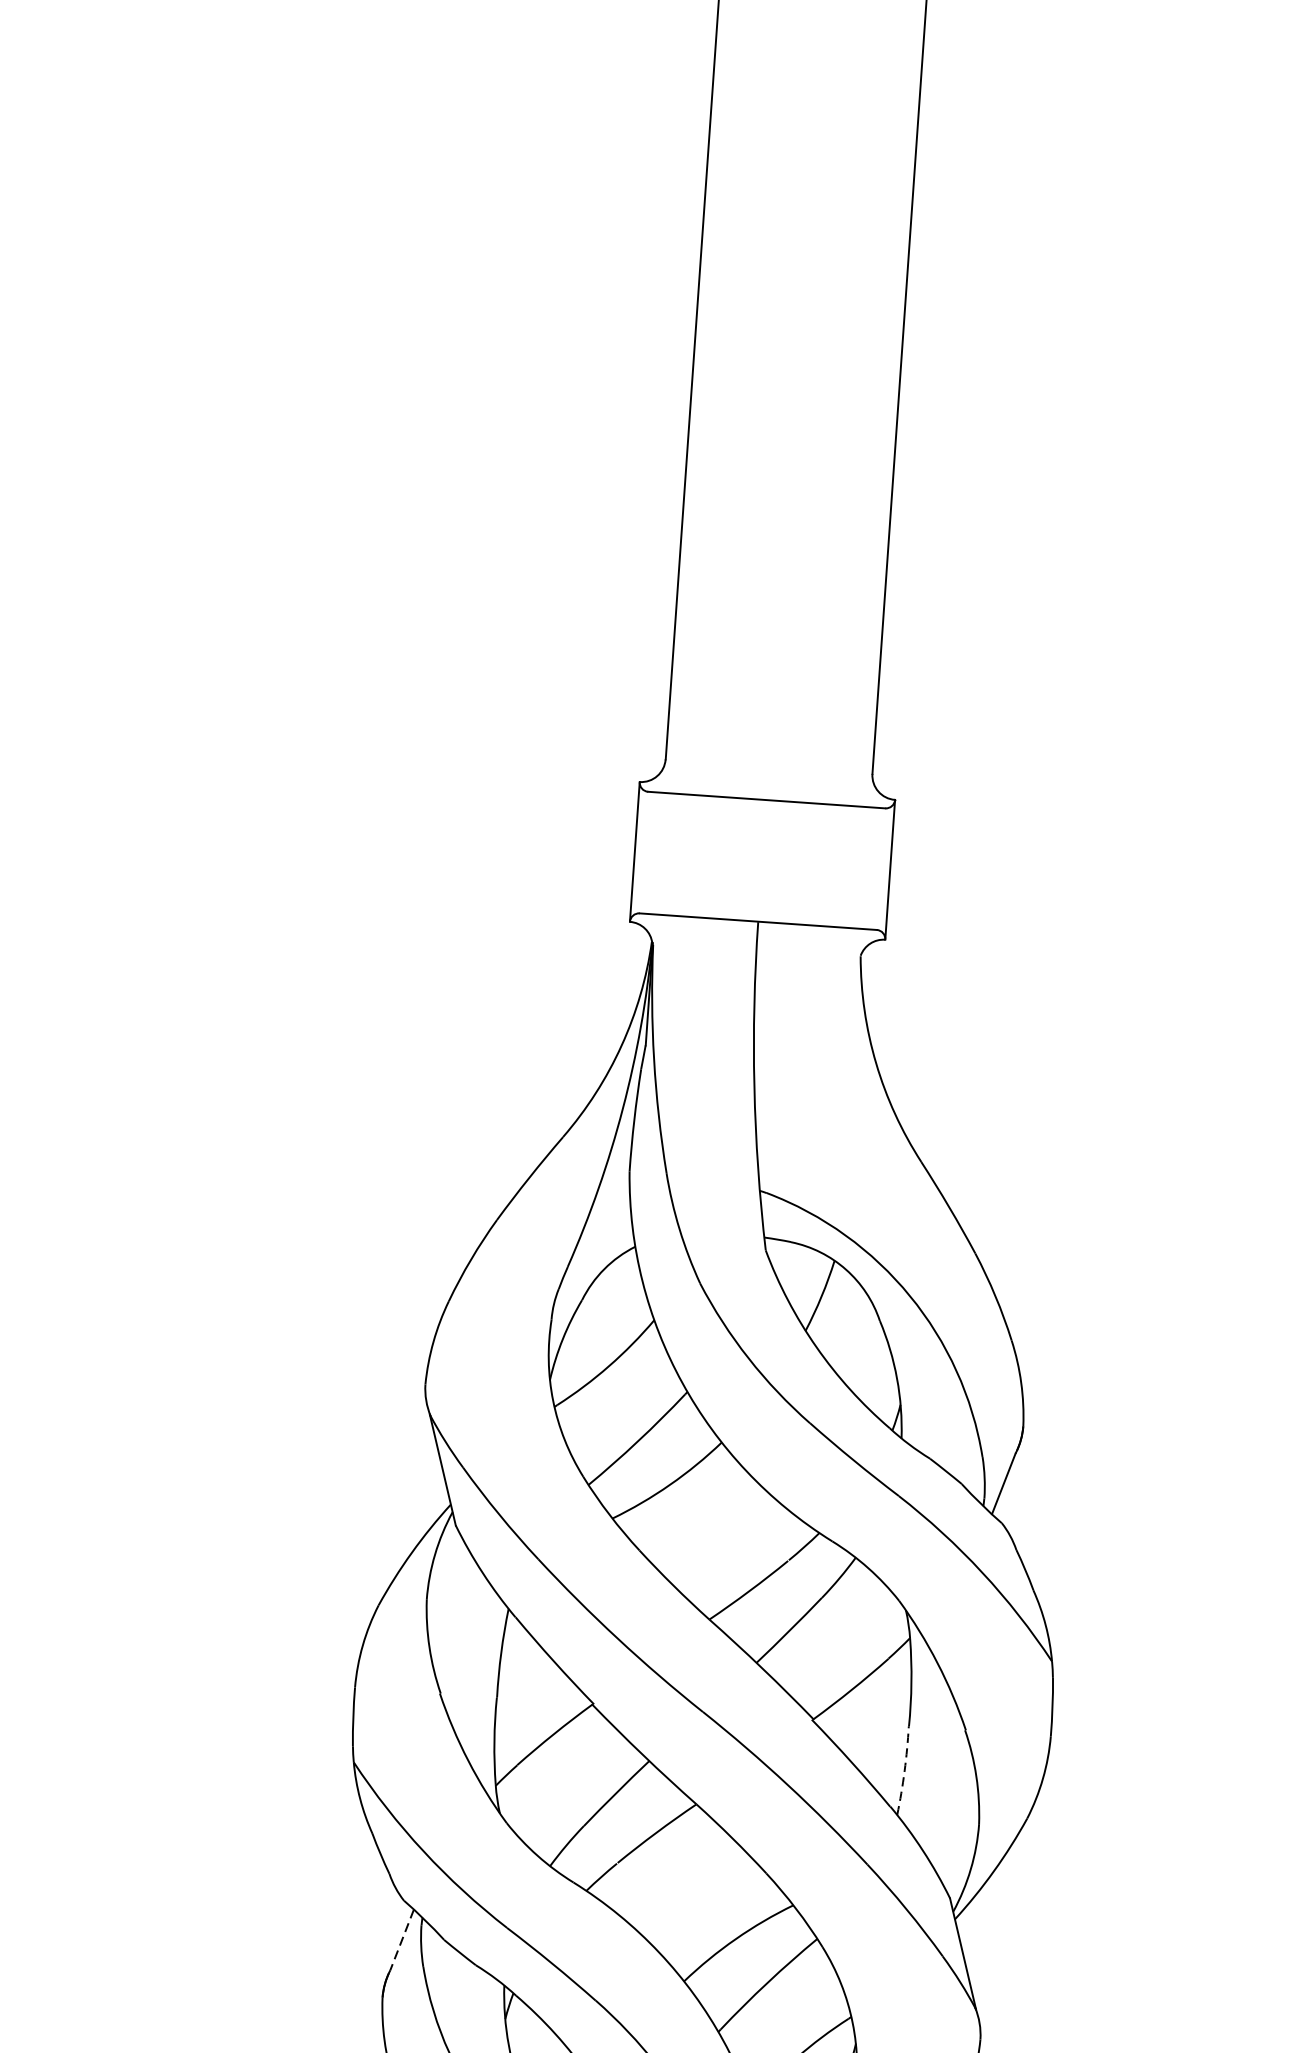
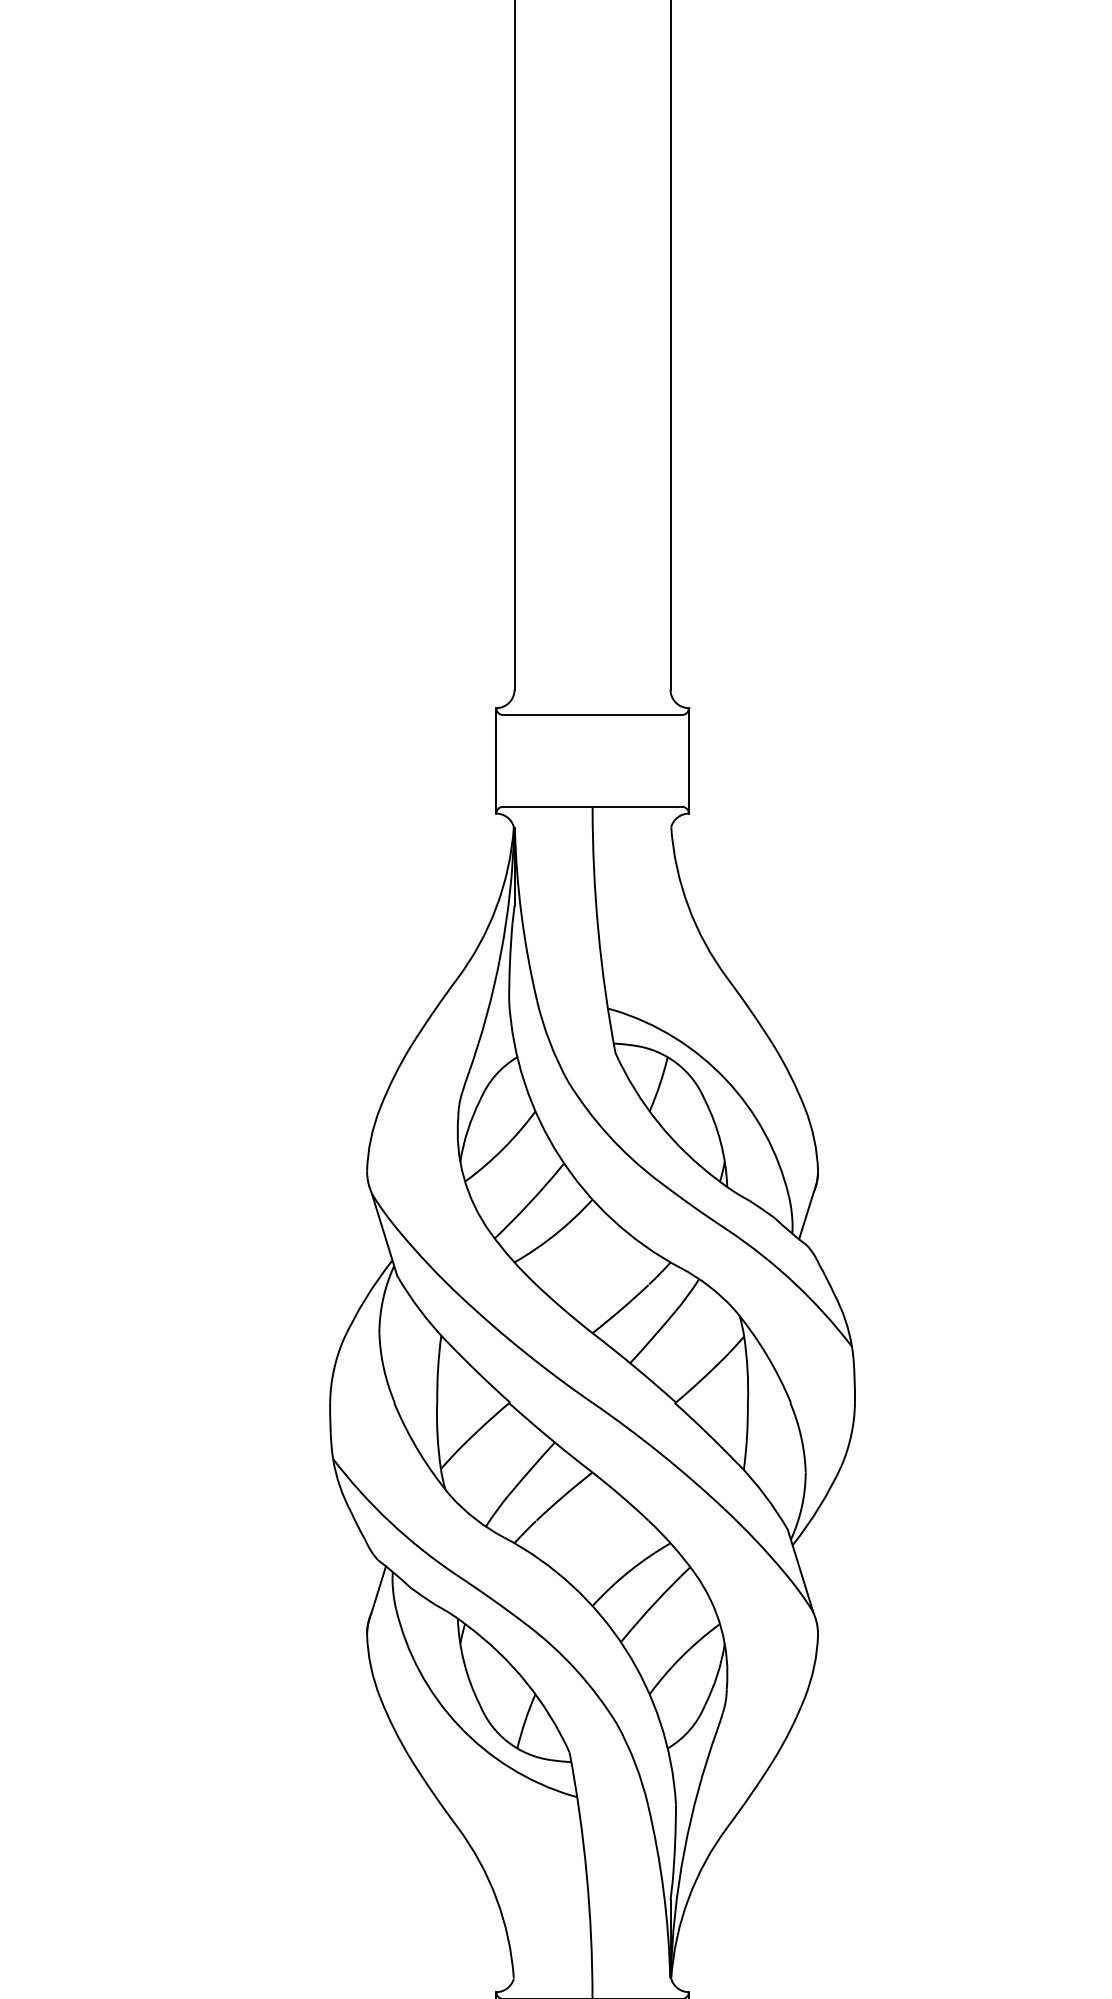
arc: (905, 1770) -> (747, 1436), dashed -> solid
line: (401, 1940) -> (378, 1590), dashed -> solid

